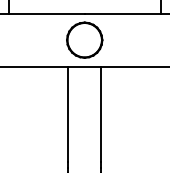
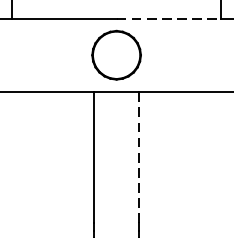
line: (122, 13) -> (168, 18), solid -> dashed
line: (101, 114) -> (139, 157), solid -> dashed

